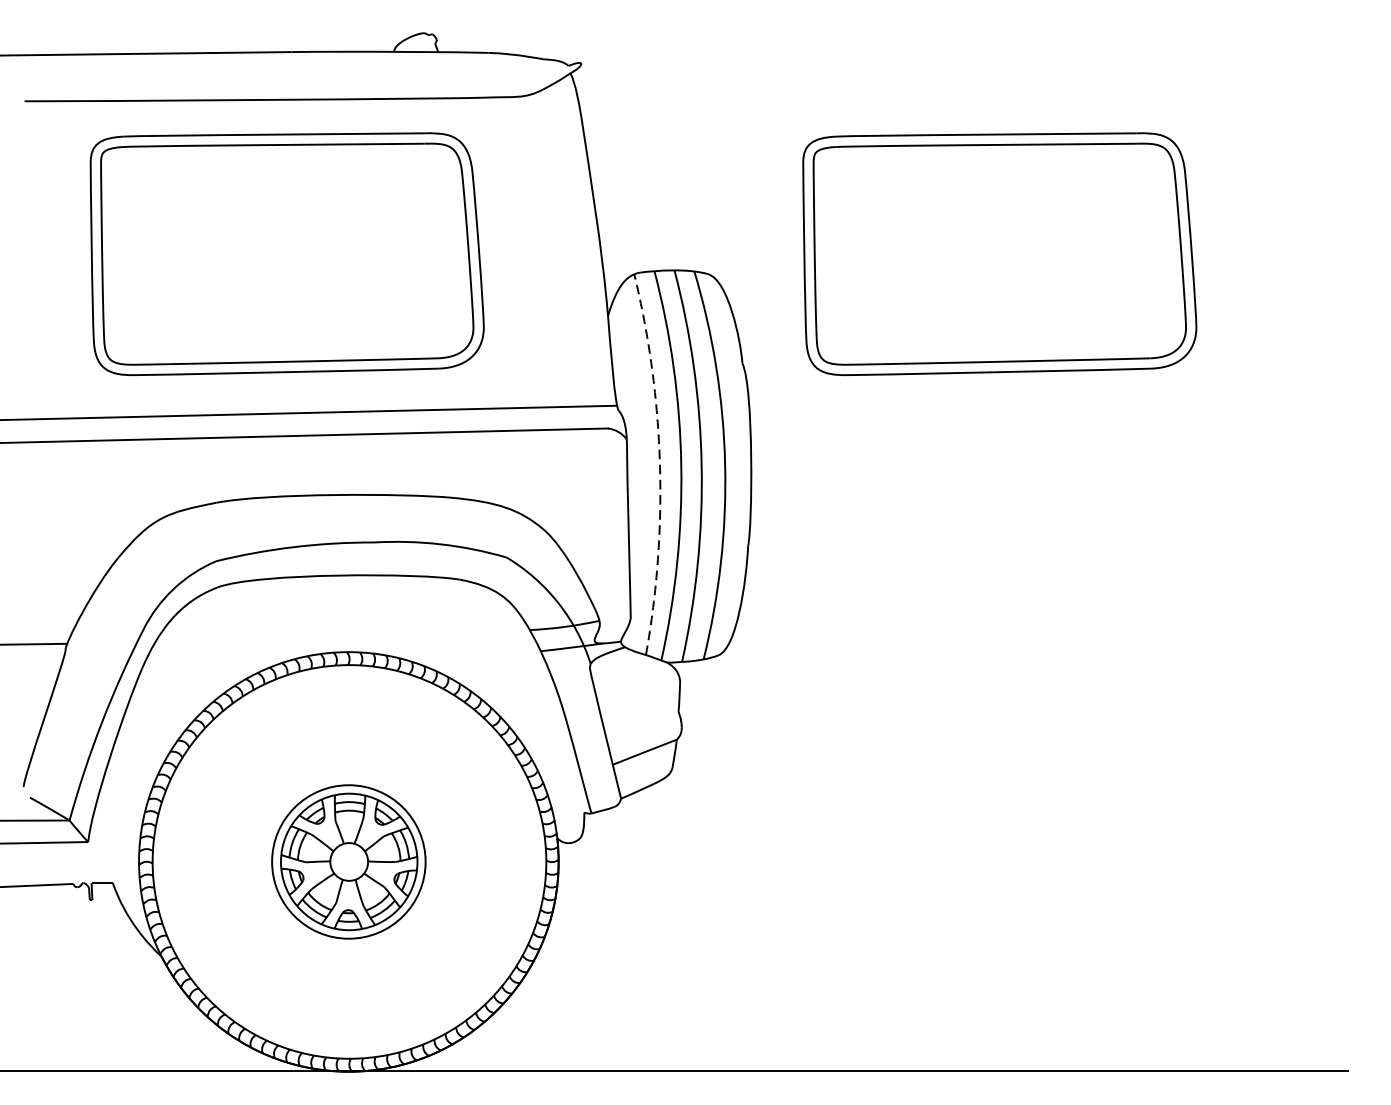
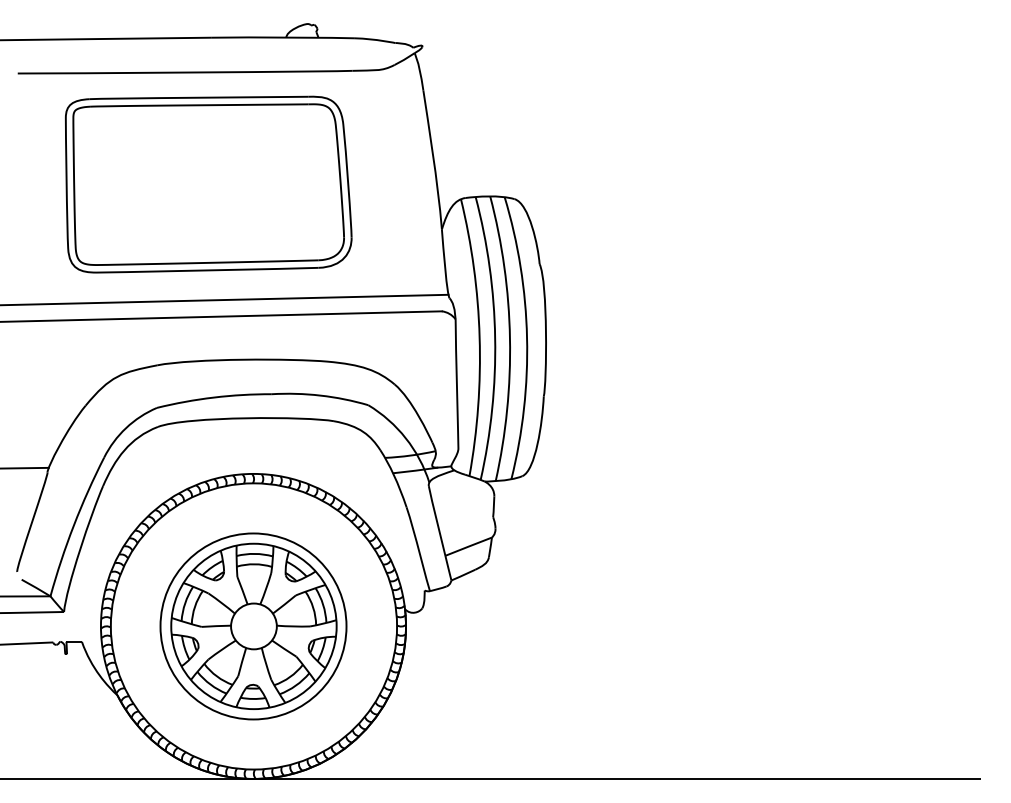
part: (999, 253) -> (726, 184), removed
arc: (659, 464) -> (479, 337), dashed -> solid
part: (348, 862) -> (253, 626), size x1.67

